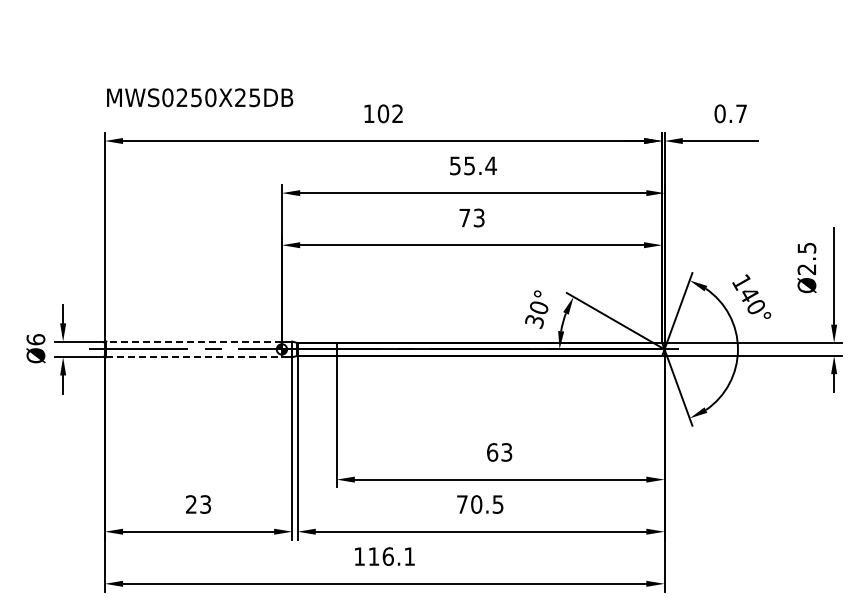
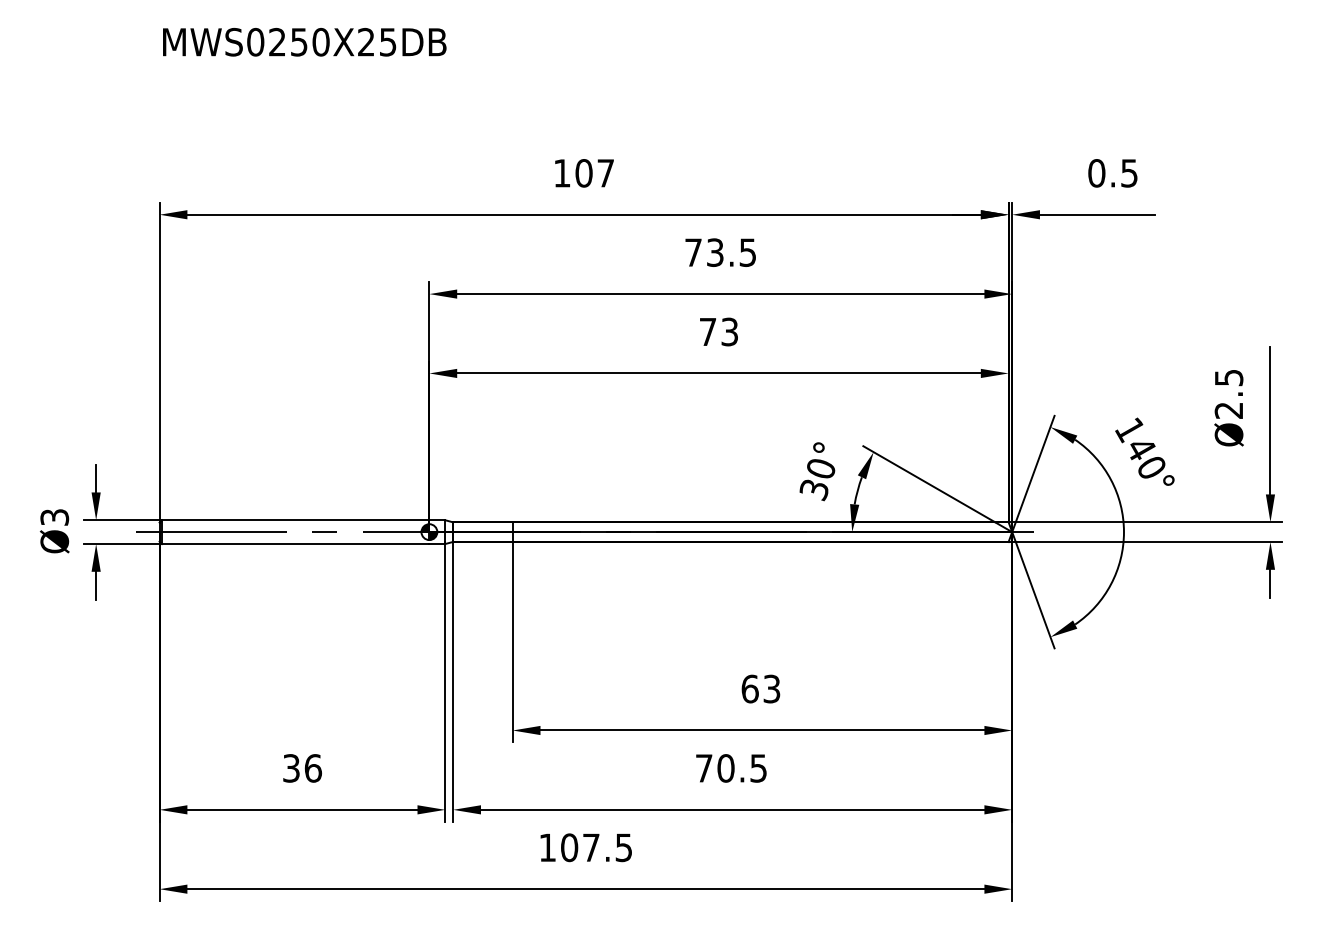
text: (200, 97) -> (305, 41), moved
text: (397, 113) -> (605, 172), 102 -> 107
text: (741, 113) -> (1129, 172), 0.7 -> 0.5
text: (473, 165) -> (721, 252), 55.4 -> 73.5
text: (35, 339) -> (54, 517), Ø6 -> Ø3
line: (194, 341) -> (296, 520), dashed -> solid
line: (194, 357) -> (296, 544), dashed -> solid
text: (198, 504) -> (302, 768), 23 -> 36
text: (391, 556) -> (596, 847), 116.1 -> 107.5

